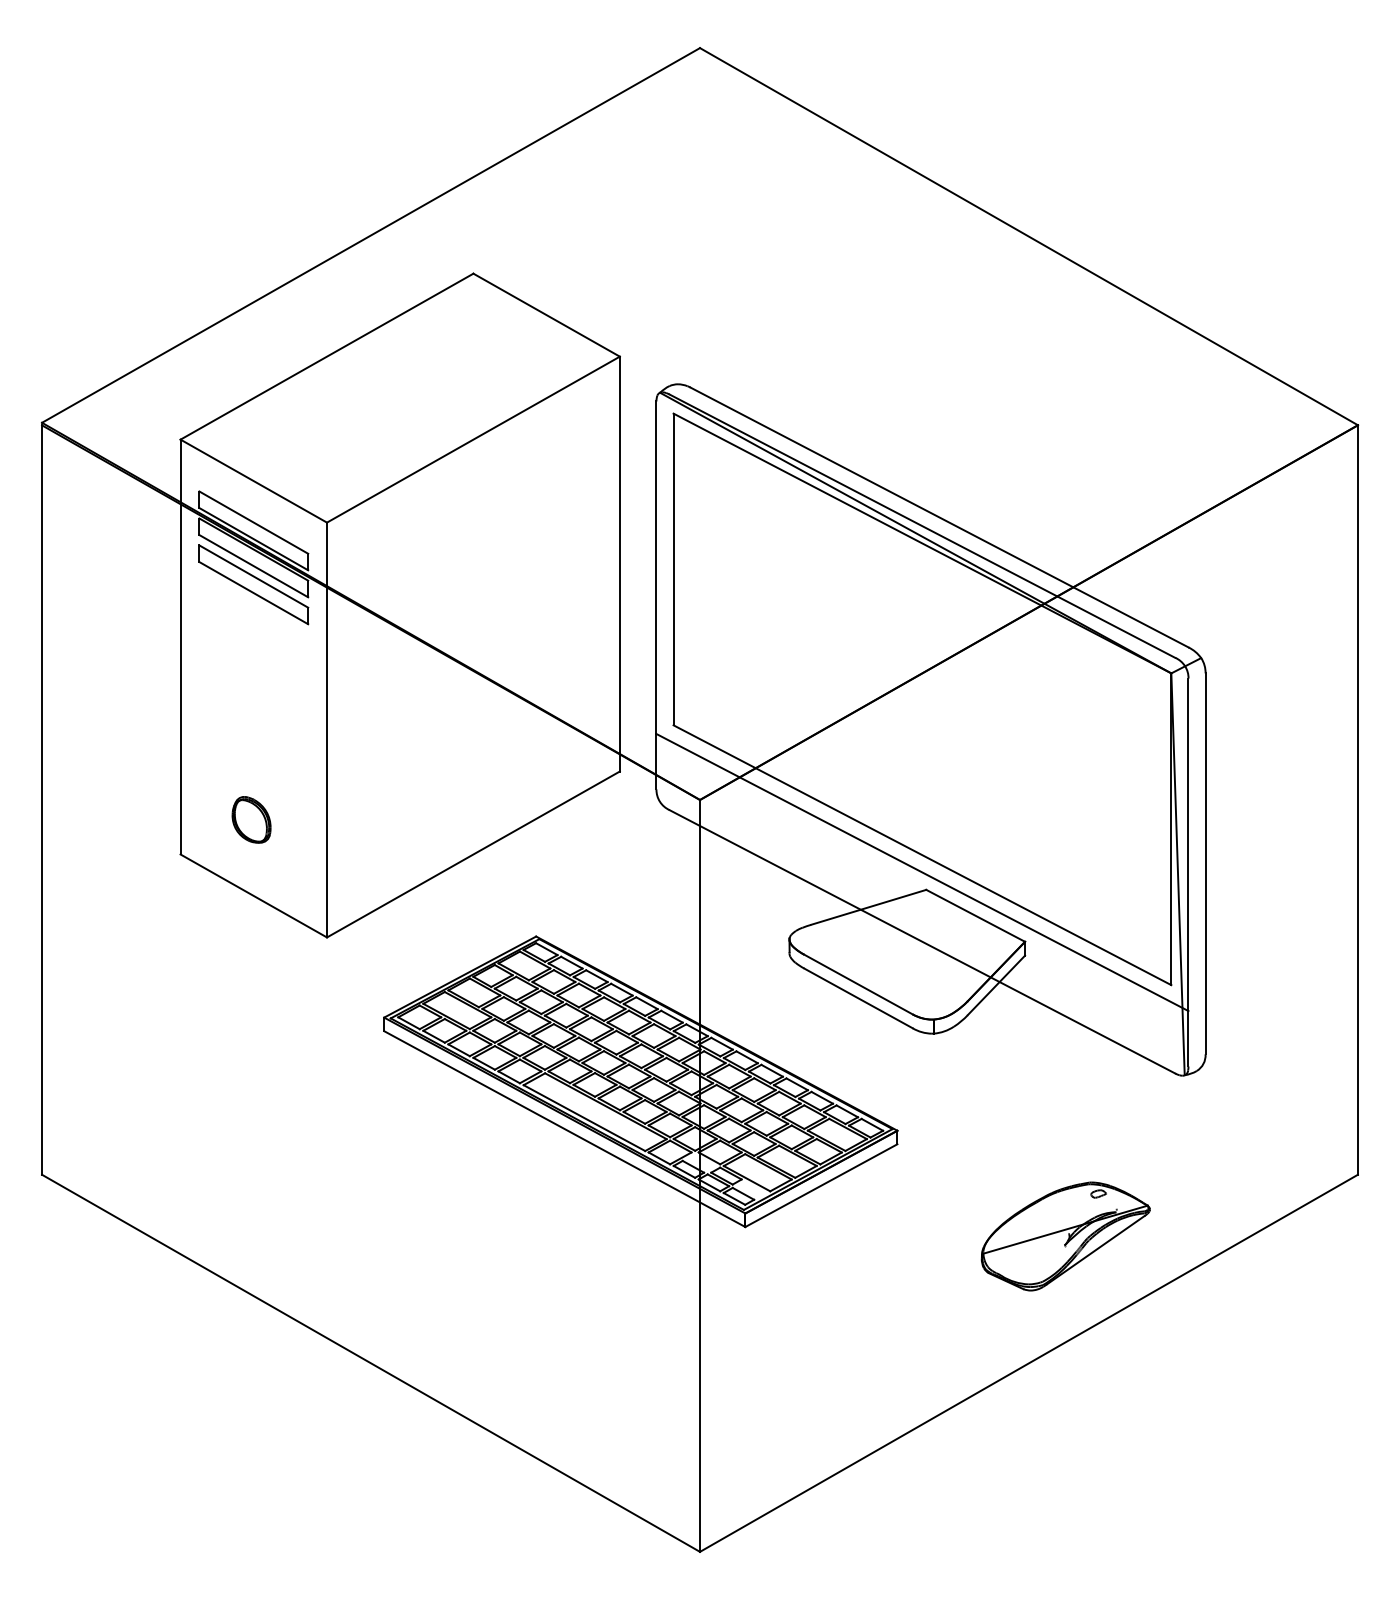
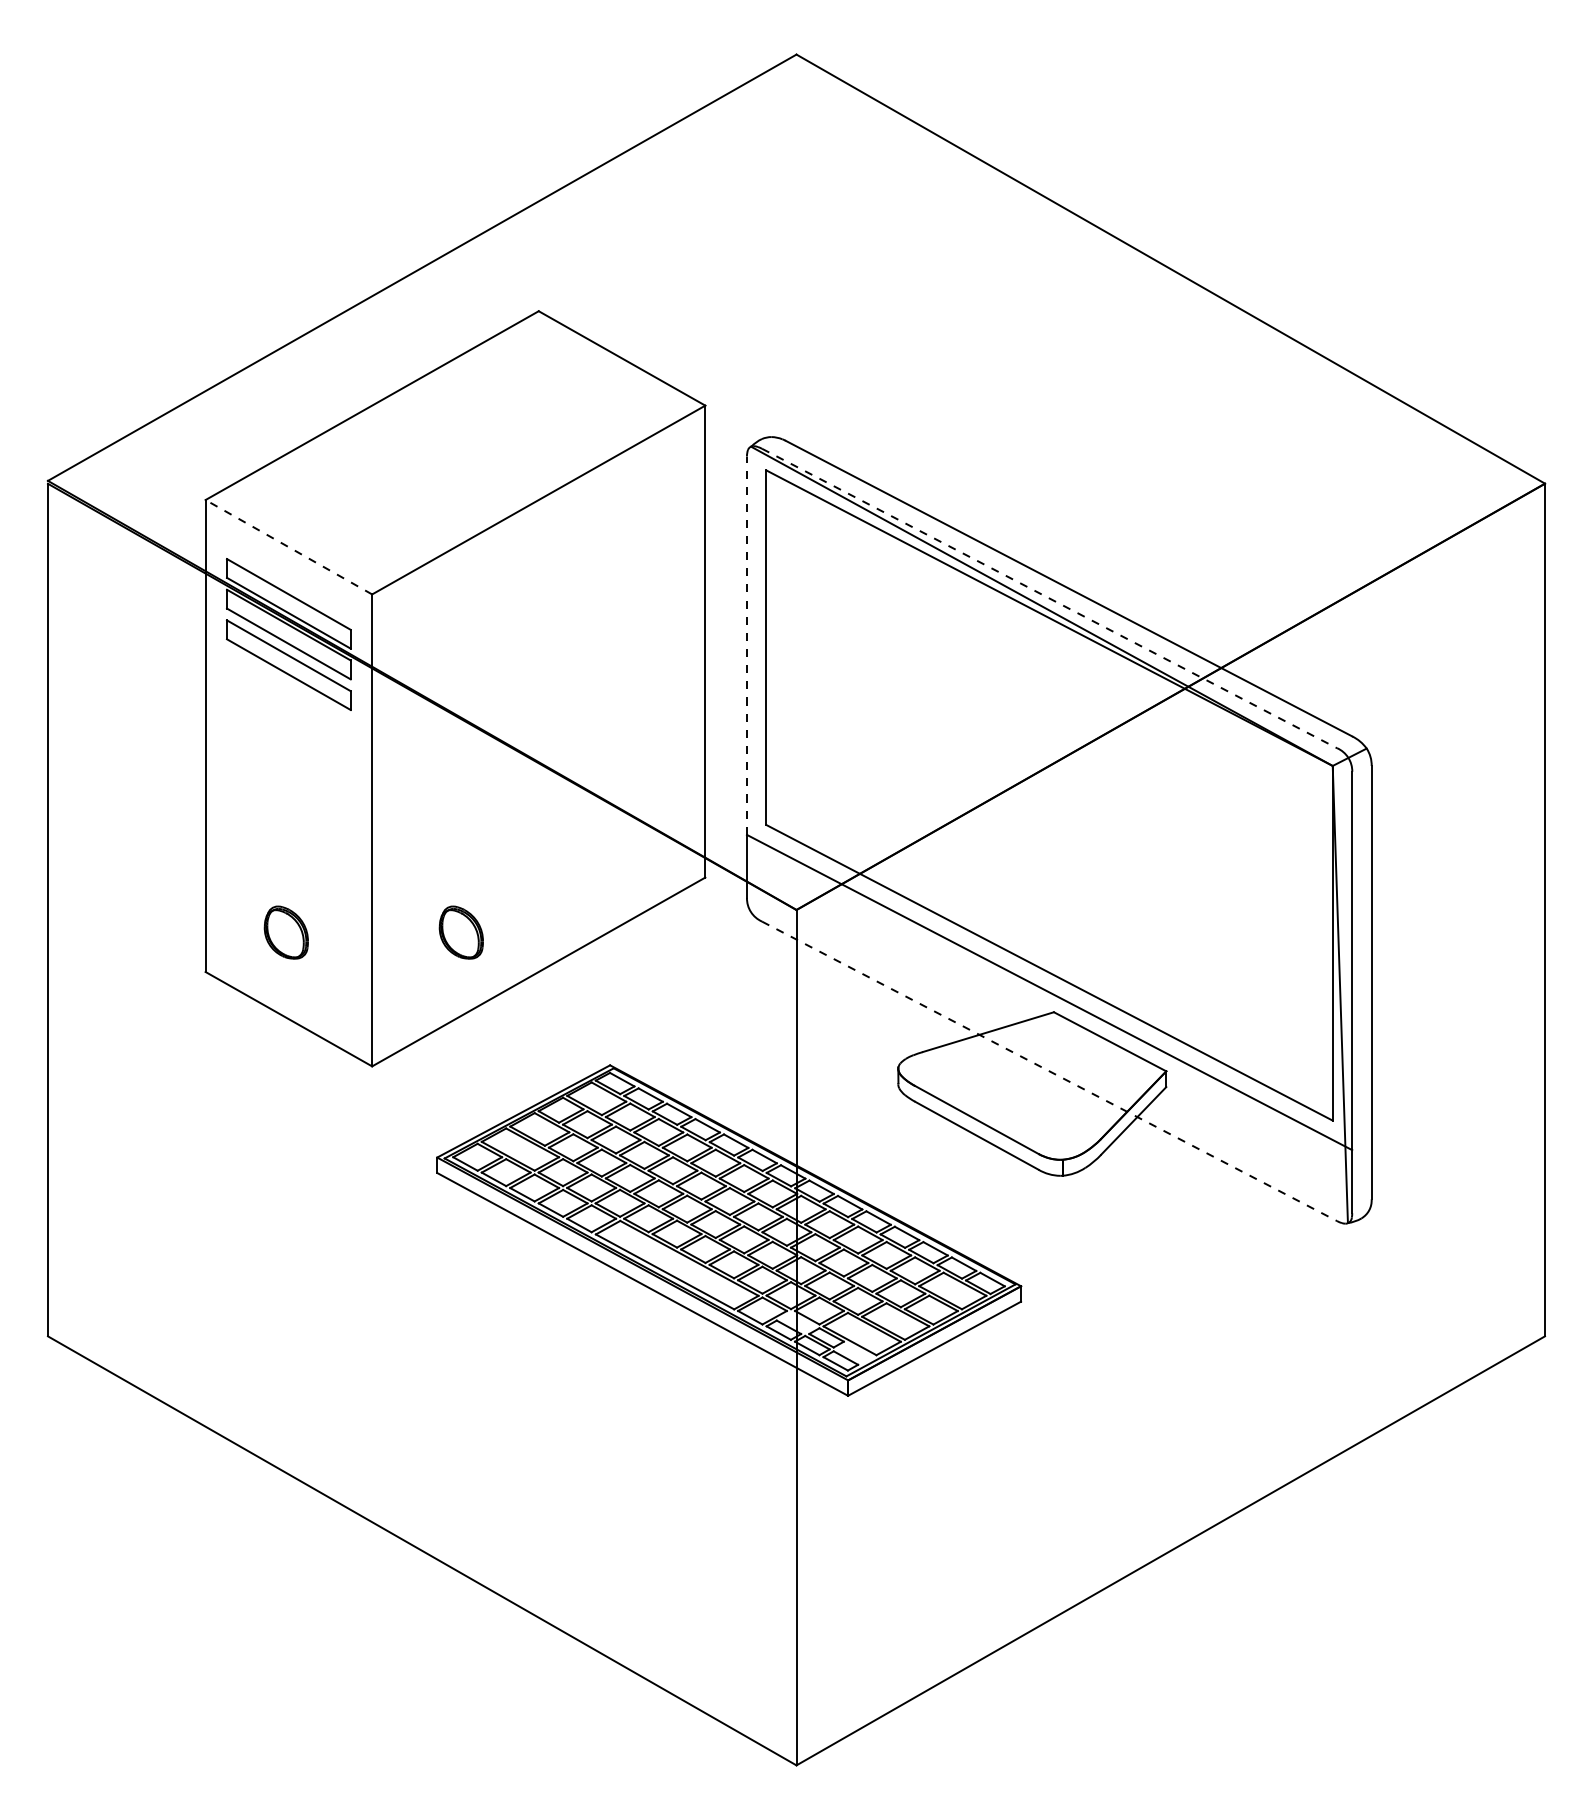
line: (253, 481) -> (288, 547), solid -> dashed
line: (923, 526) -> (1050, 598), solid -> dashed
line: (656, 567) -> (746, 645), solid -> dashed
part: (404, 819) -> (460, 932), added
line: (923, 941) -> (1050, 1071), solid -> dashed
part: (1065, 1236) -> (1212, 1406), removed

